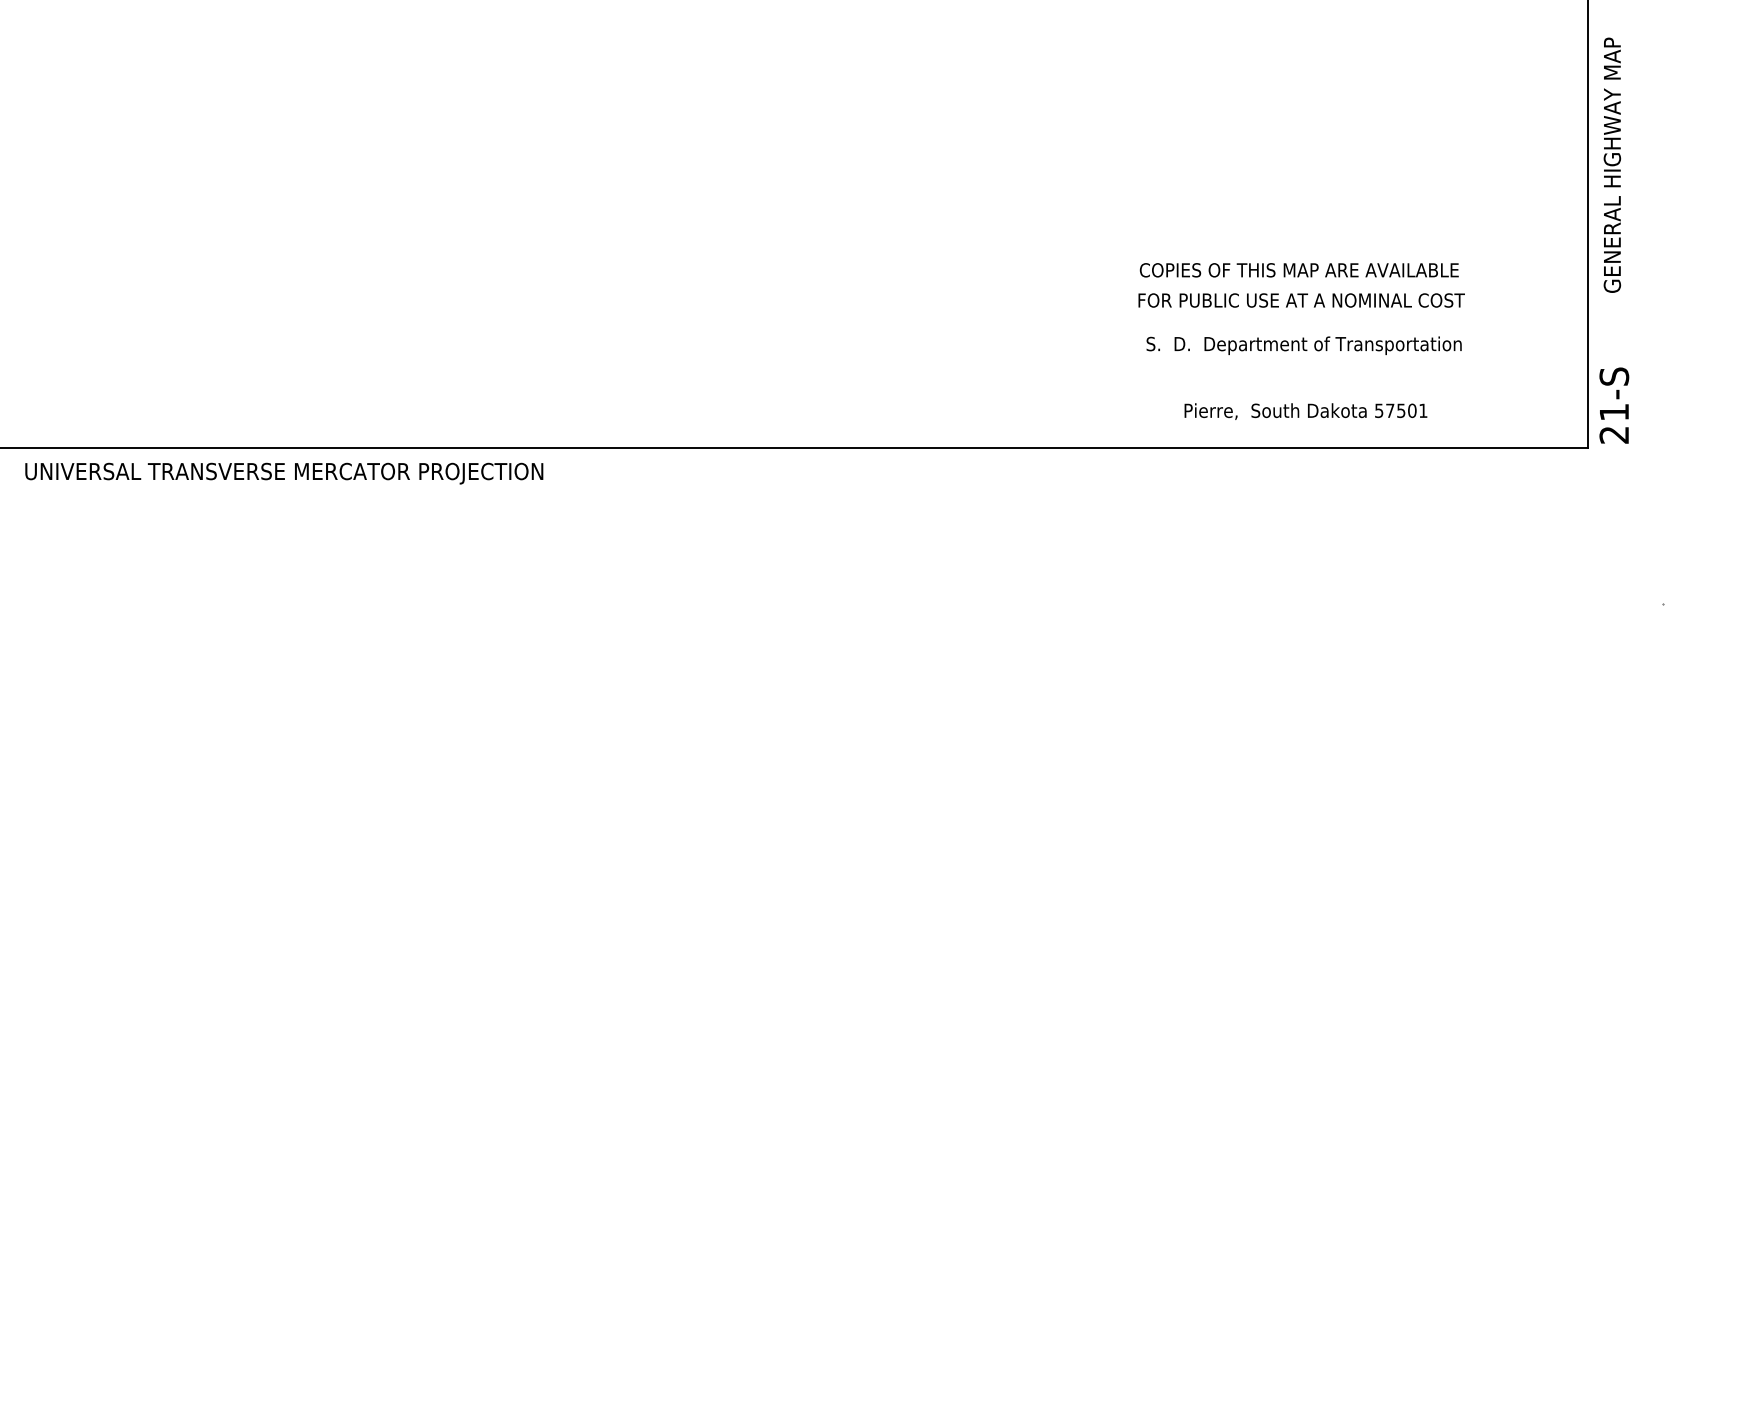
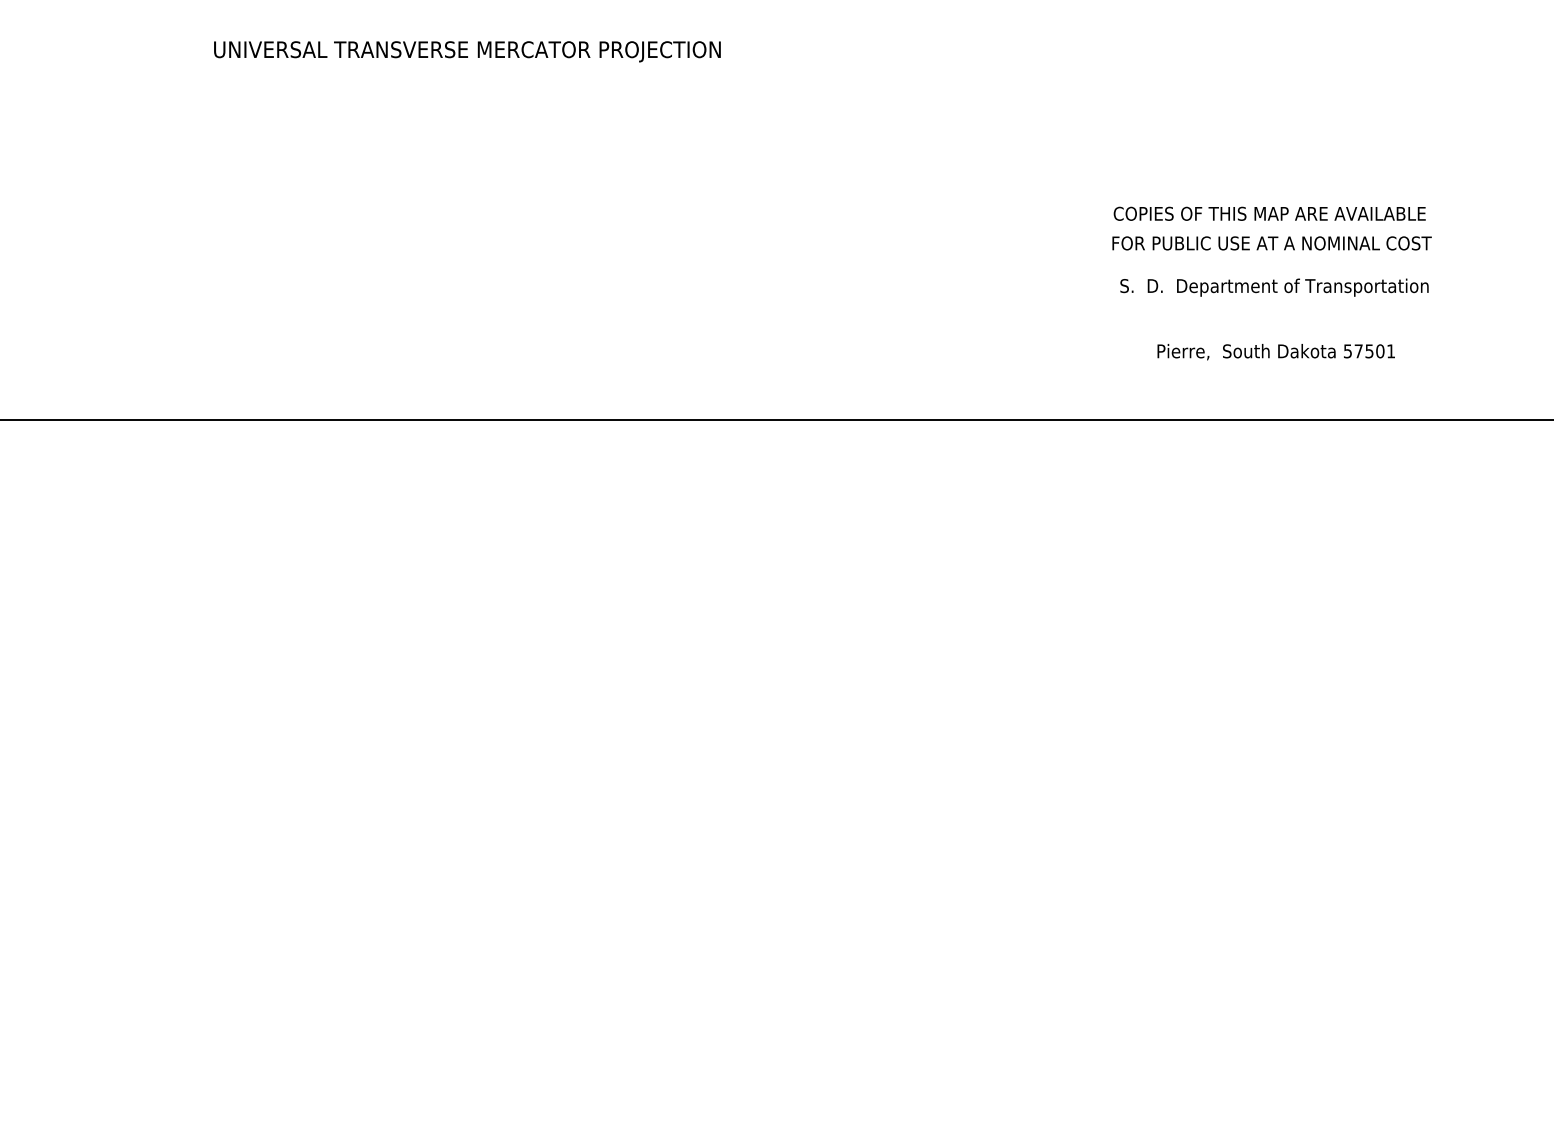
text: (1301, 341) -> (1271, 283), moved
text: (284, 473) -> (467, 51), moved

